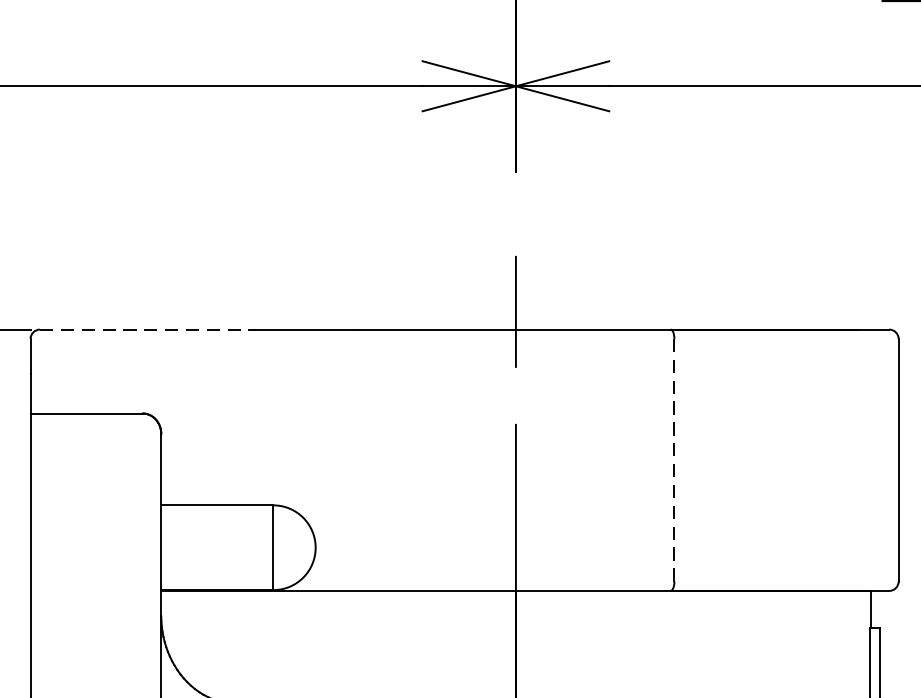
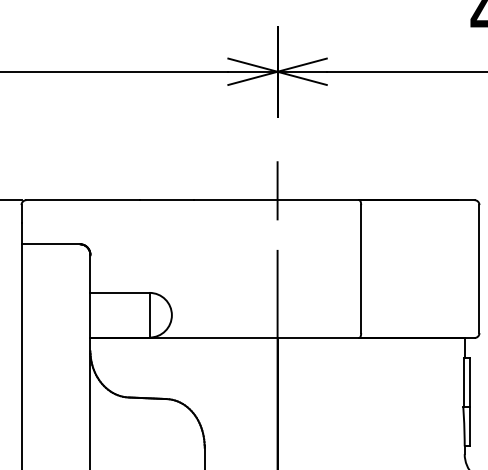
line: (148, 330) -> (83, 200), dashed -> solid
line: (675, 461) -> (361, 269), dashed -> solid

